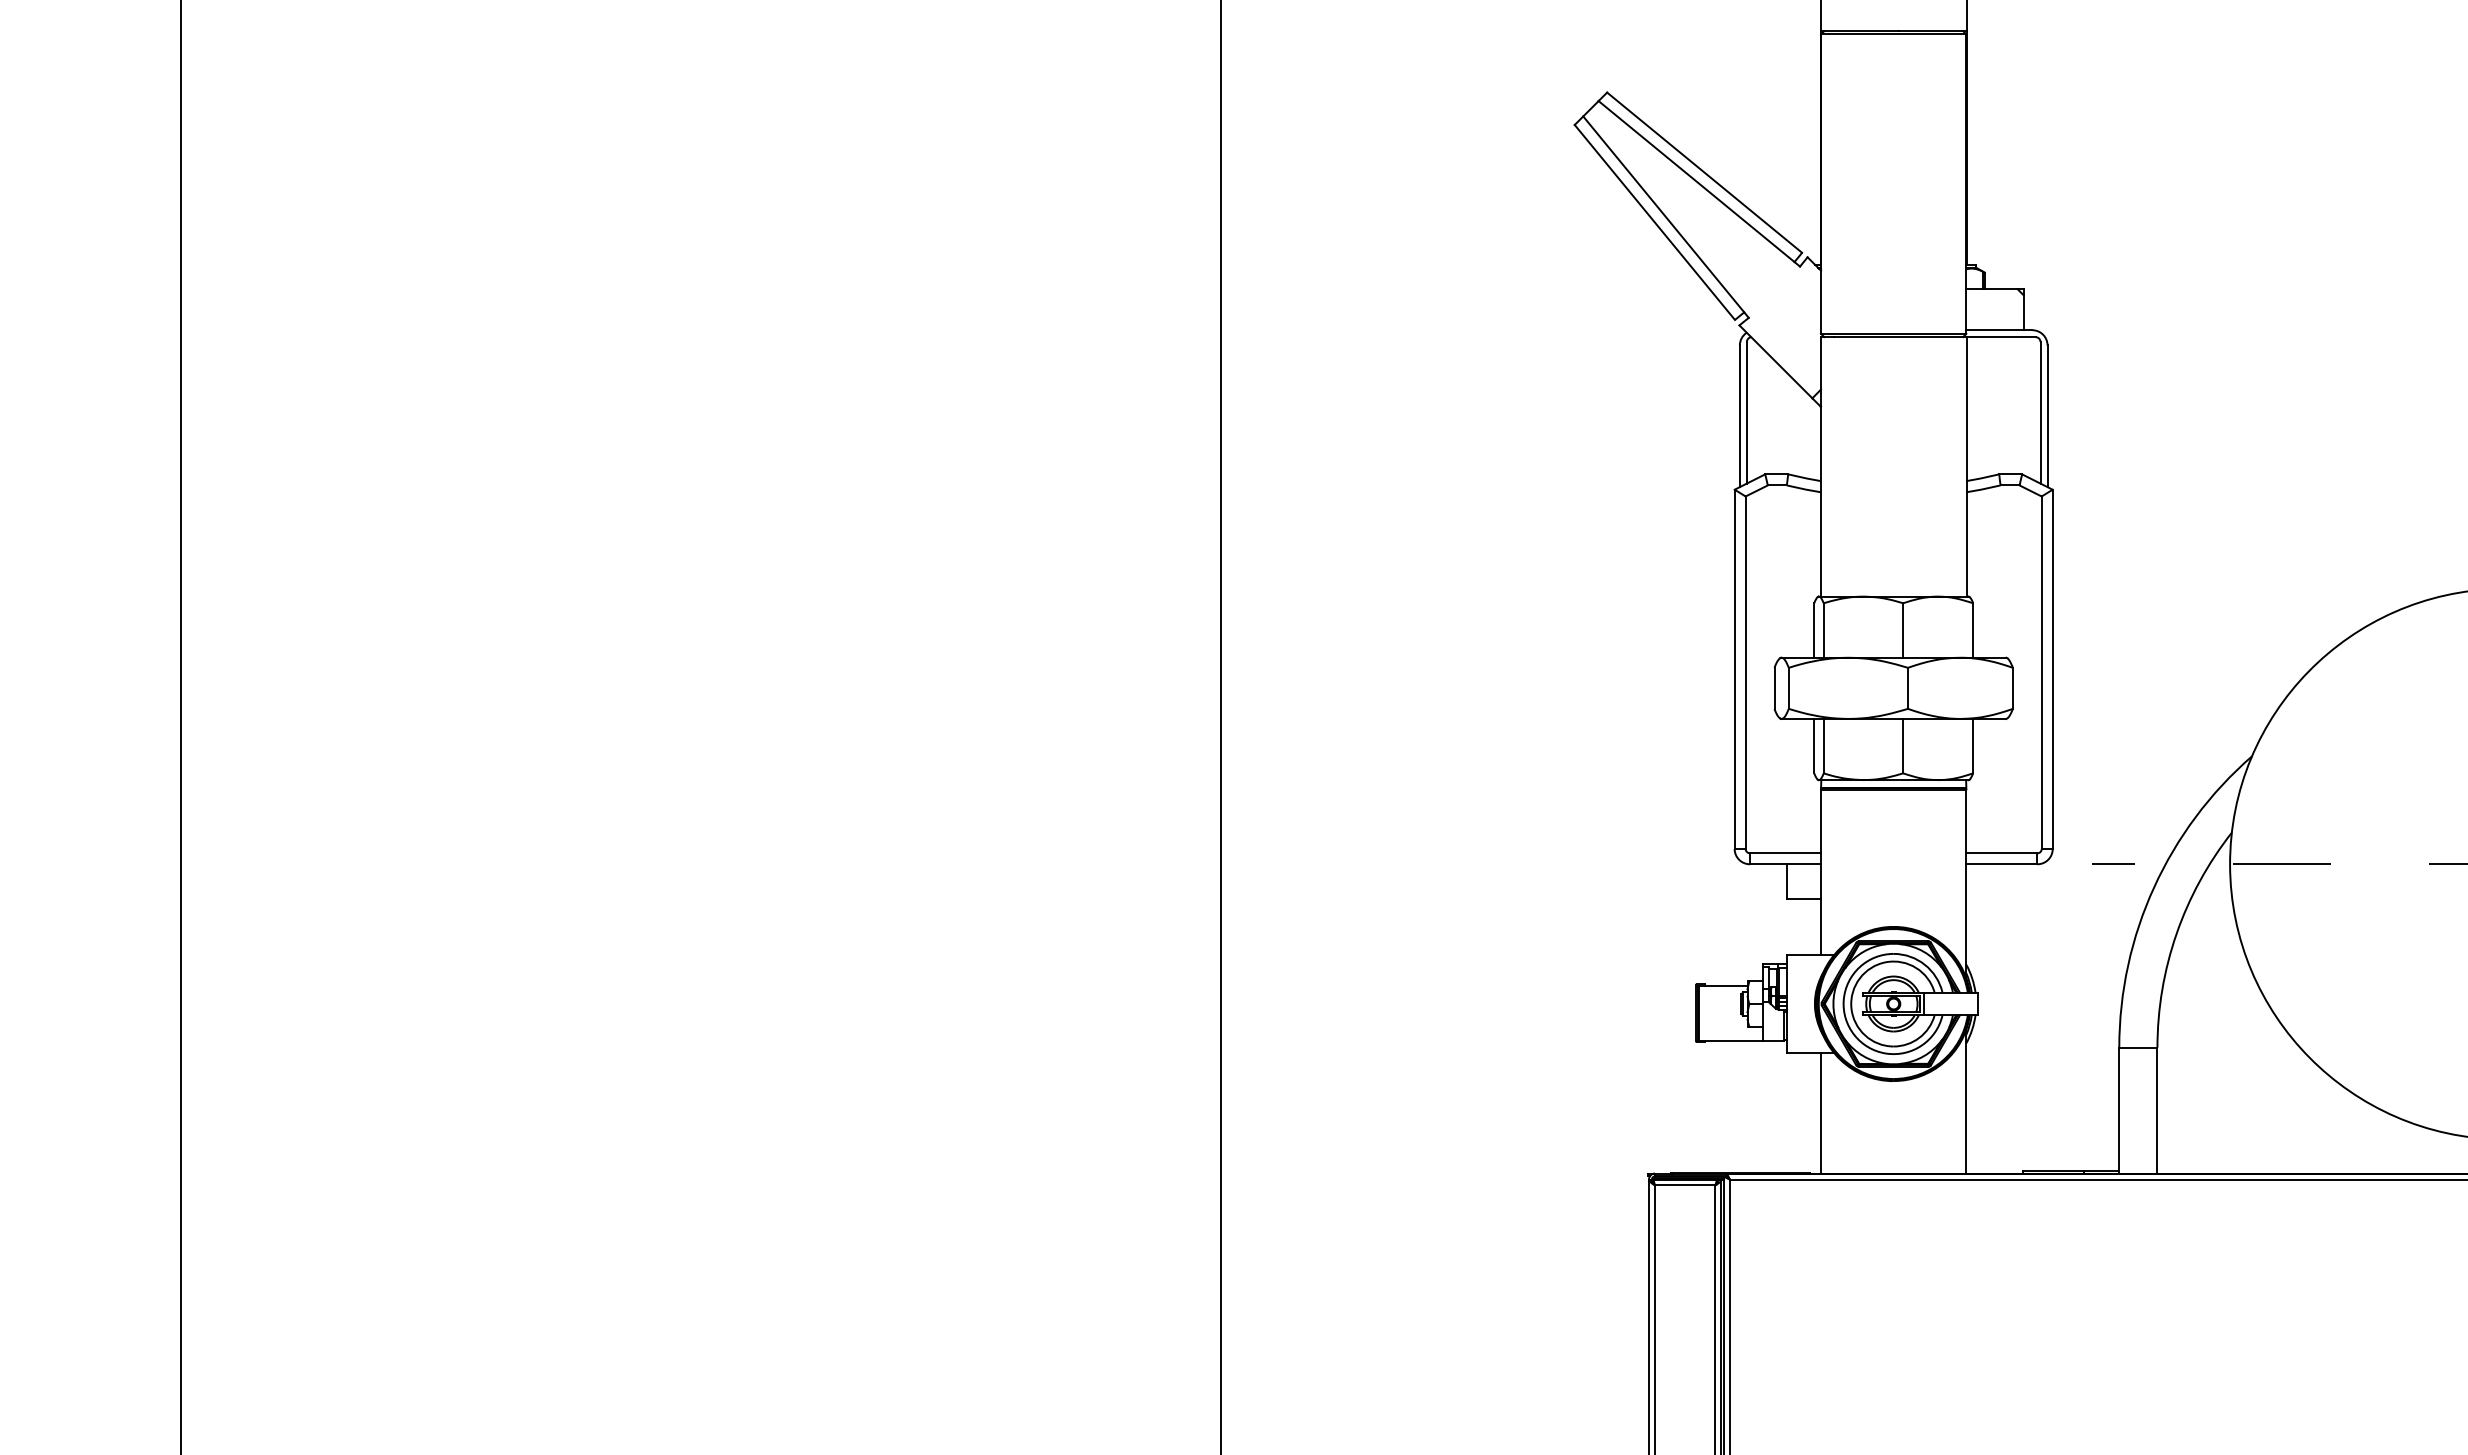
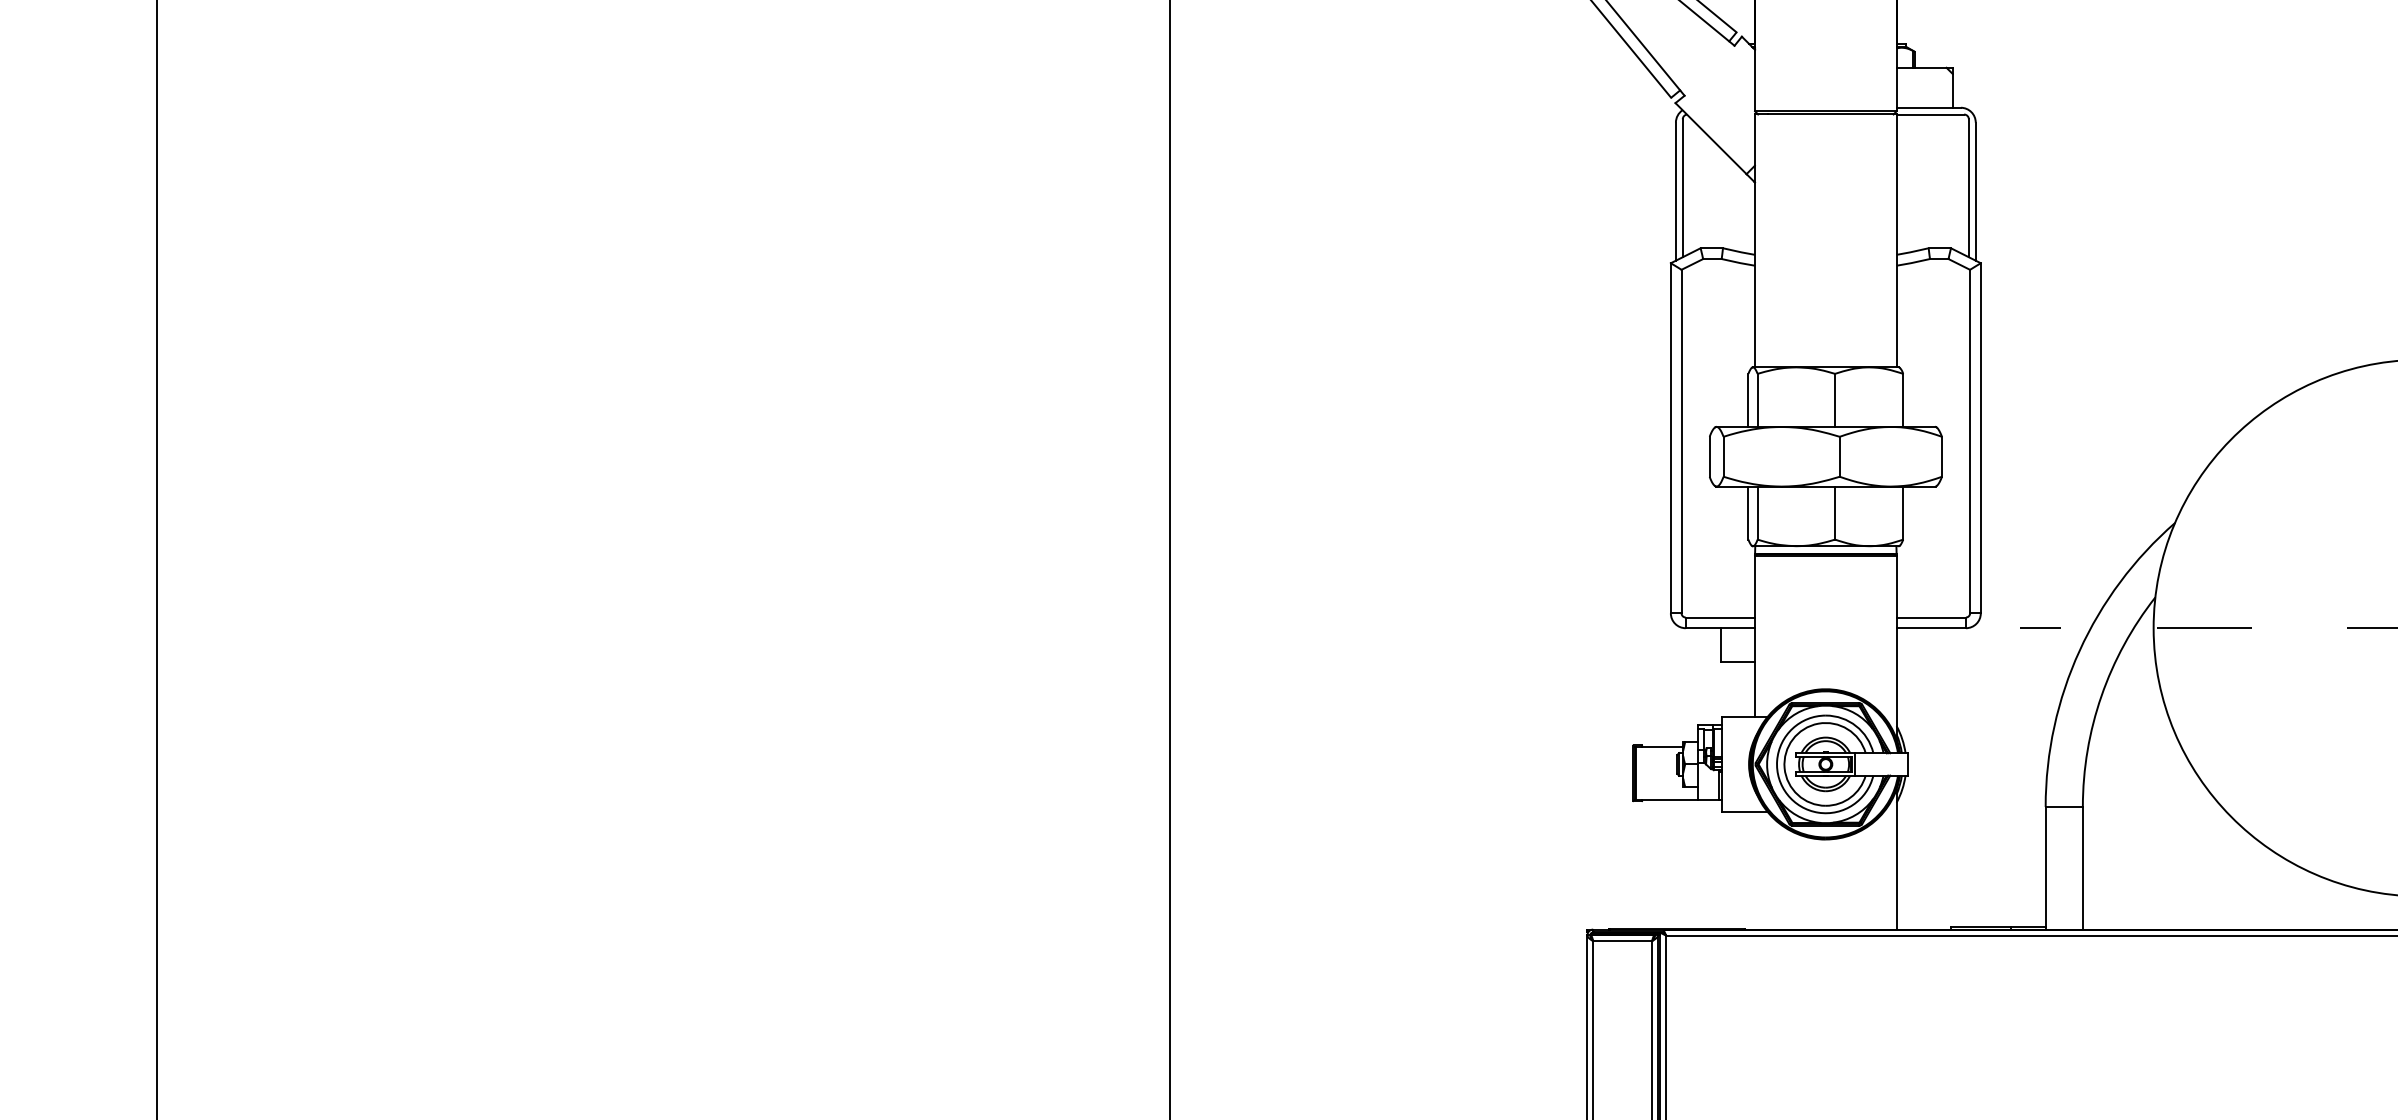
line: (1821, 1112) -> (1755, 870), removed

